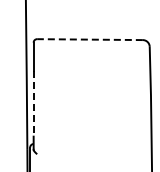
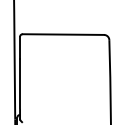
line: (90, 39) -> (63, 34), dashed -> solid
line: (33, 103) -> (19, 83), dashed -> solid

